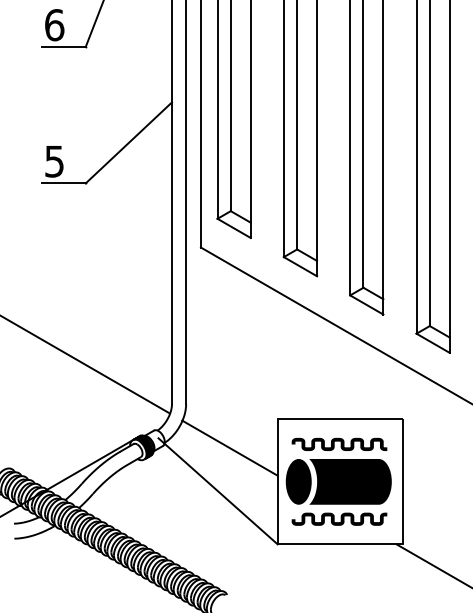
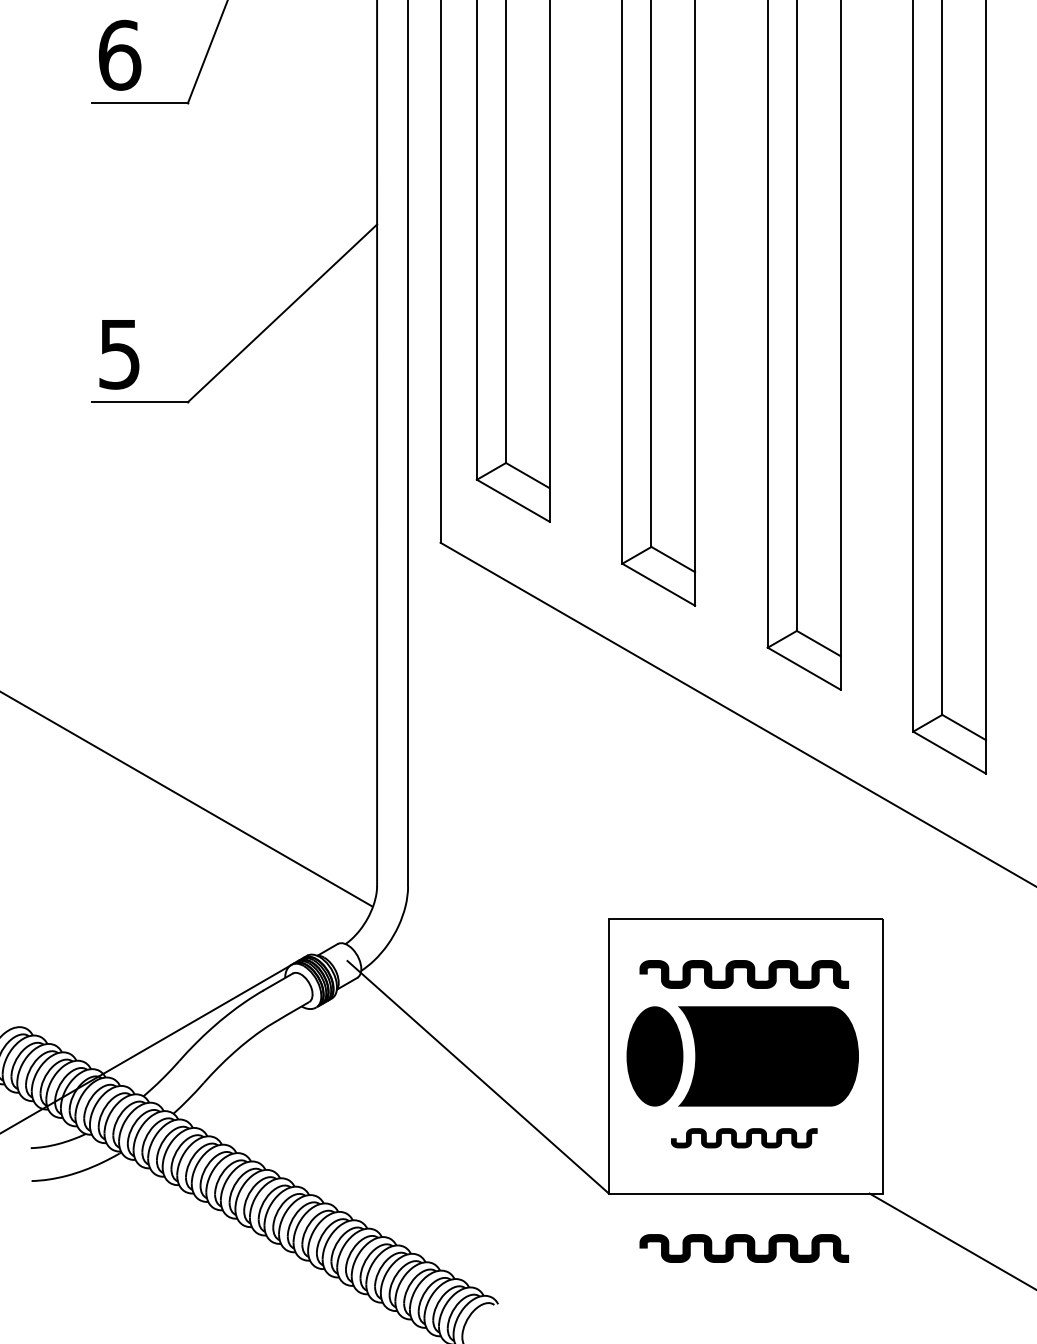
line: (229, 447) -> (503, 981), removed
part: (339, 518) -> (744, 1136), size x0.7
part: (339, 568) -> (744, 1246), added

